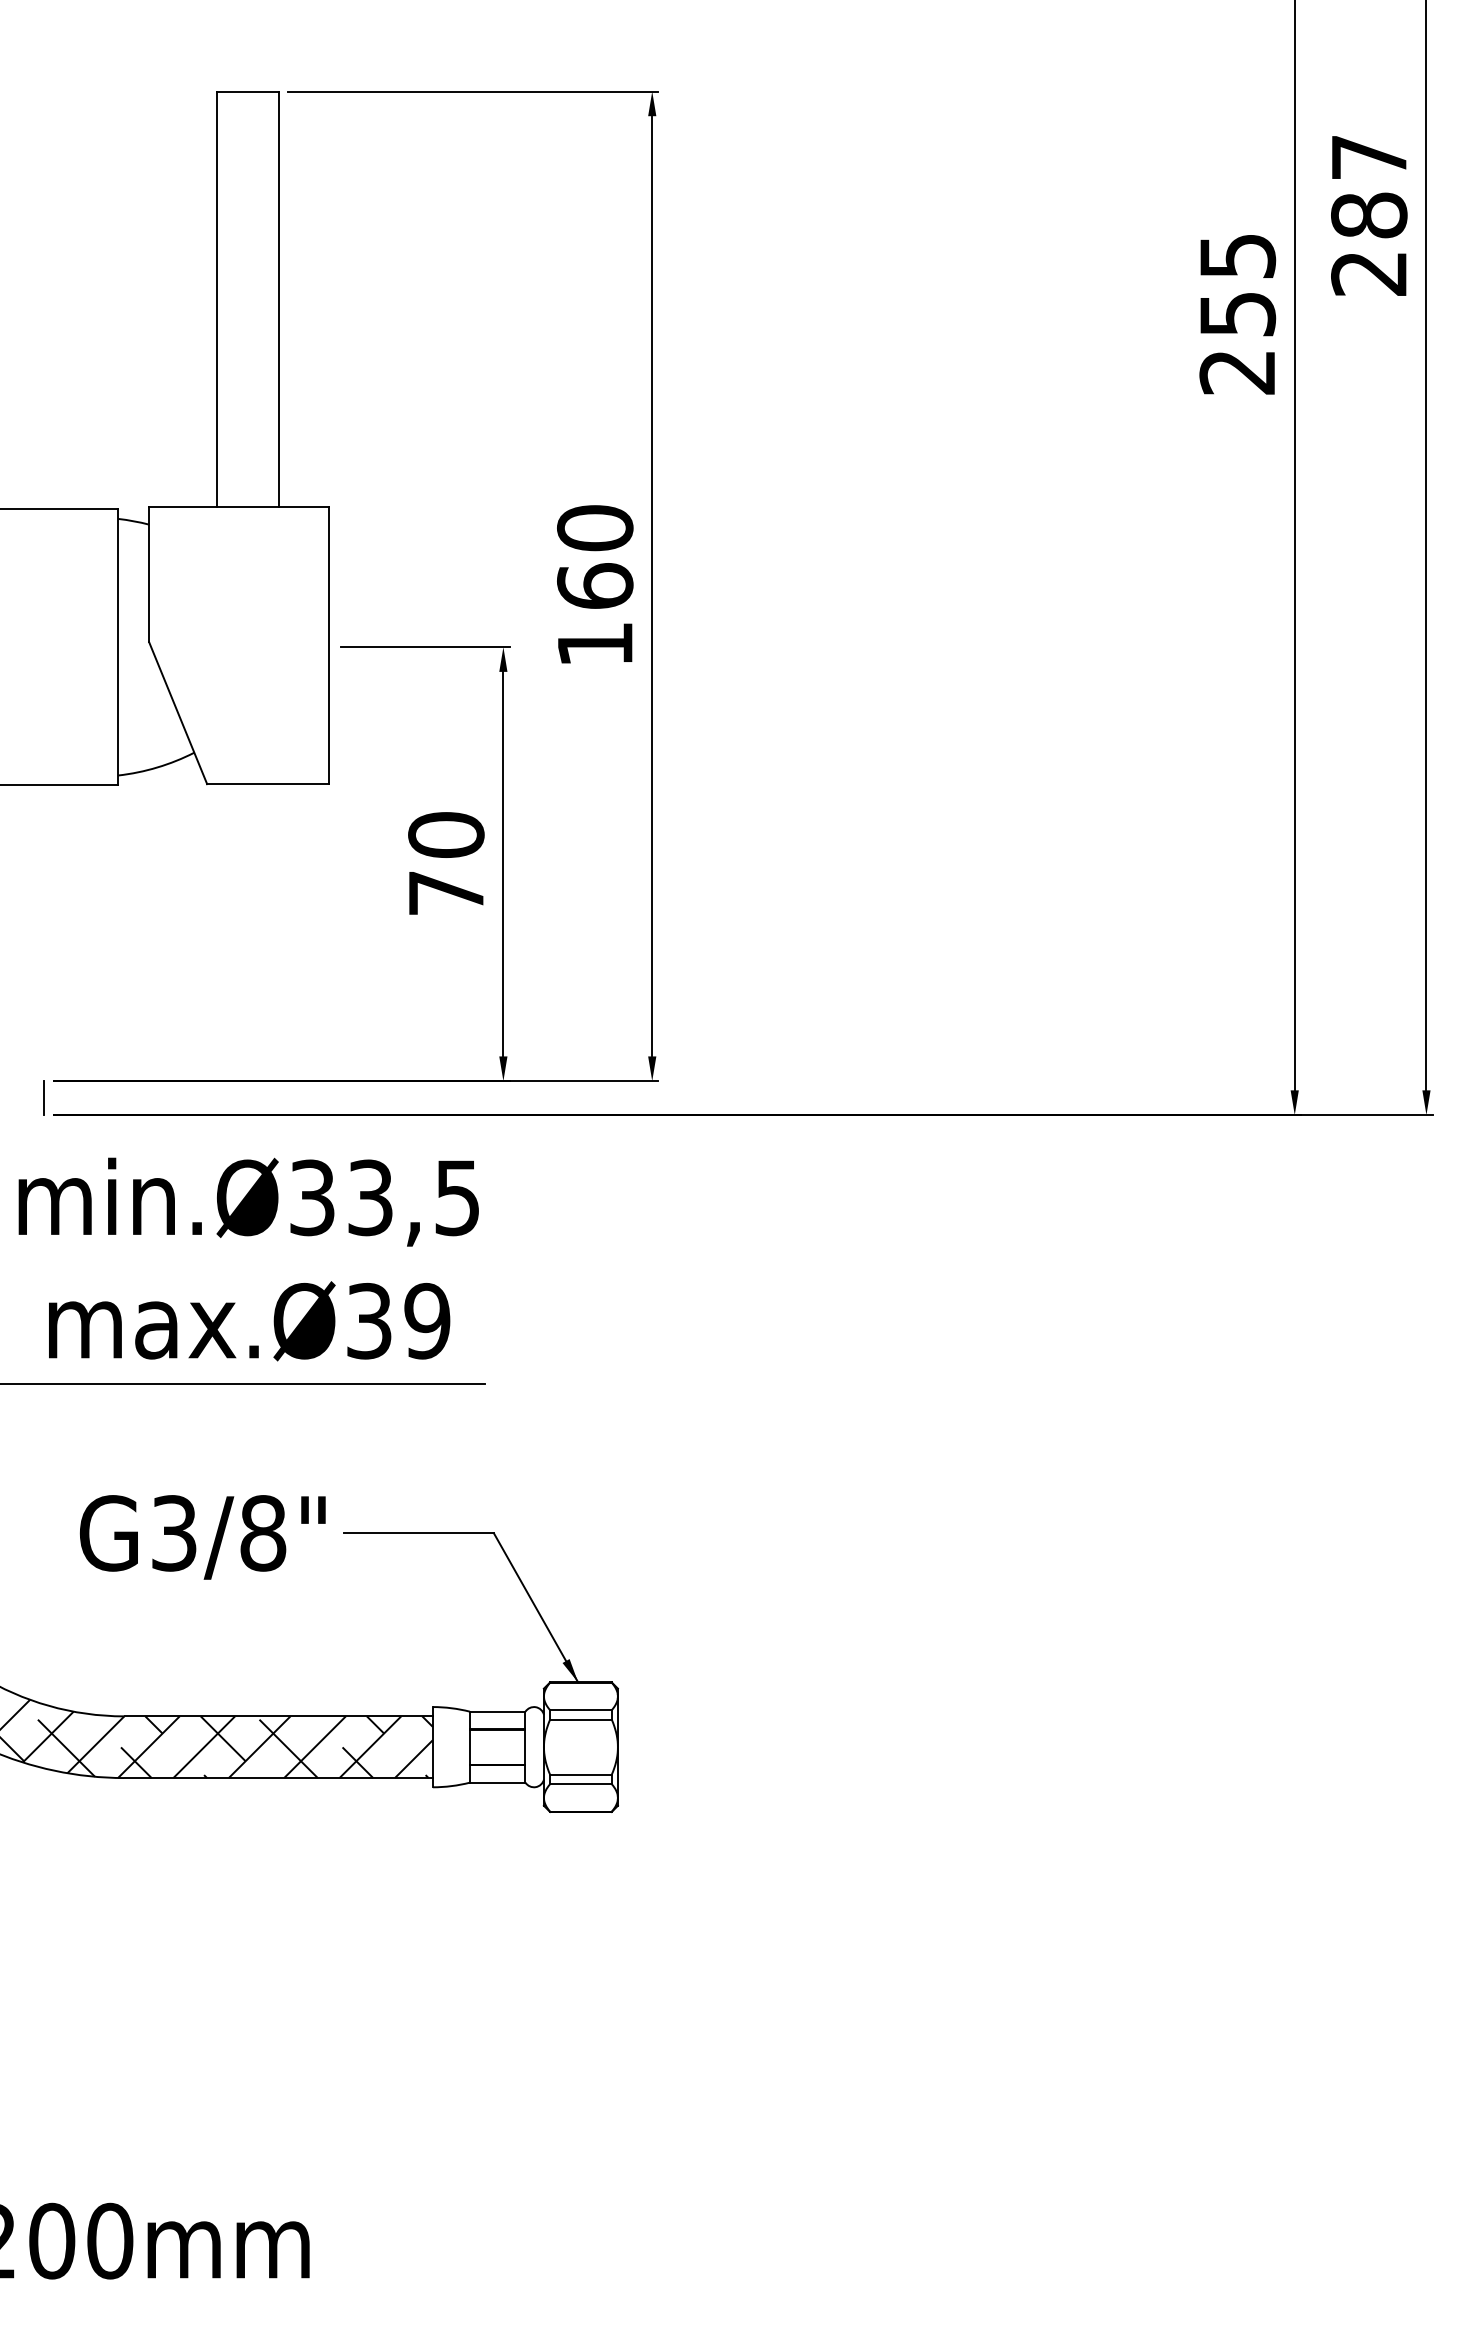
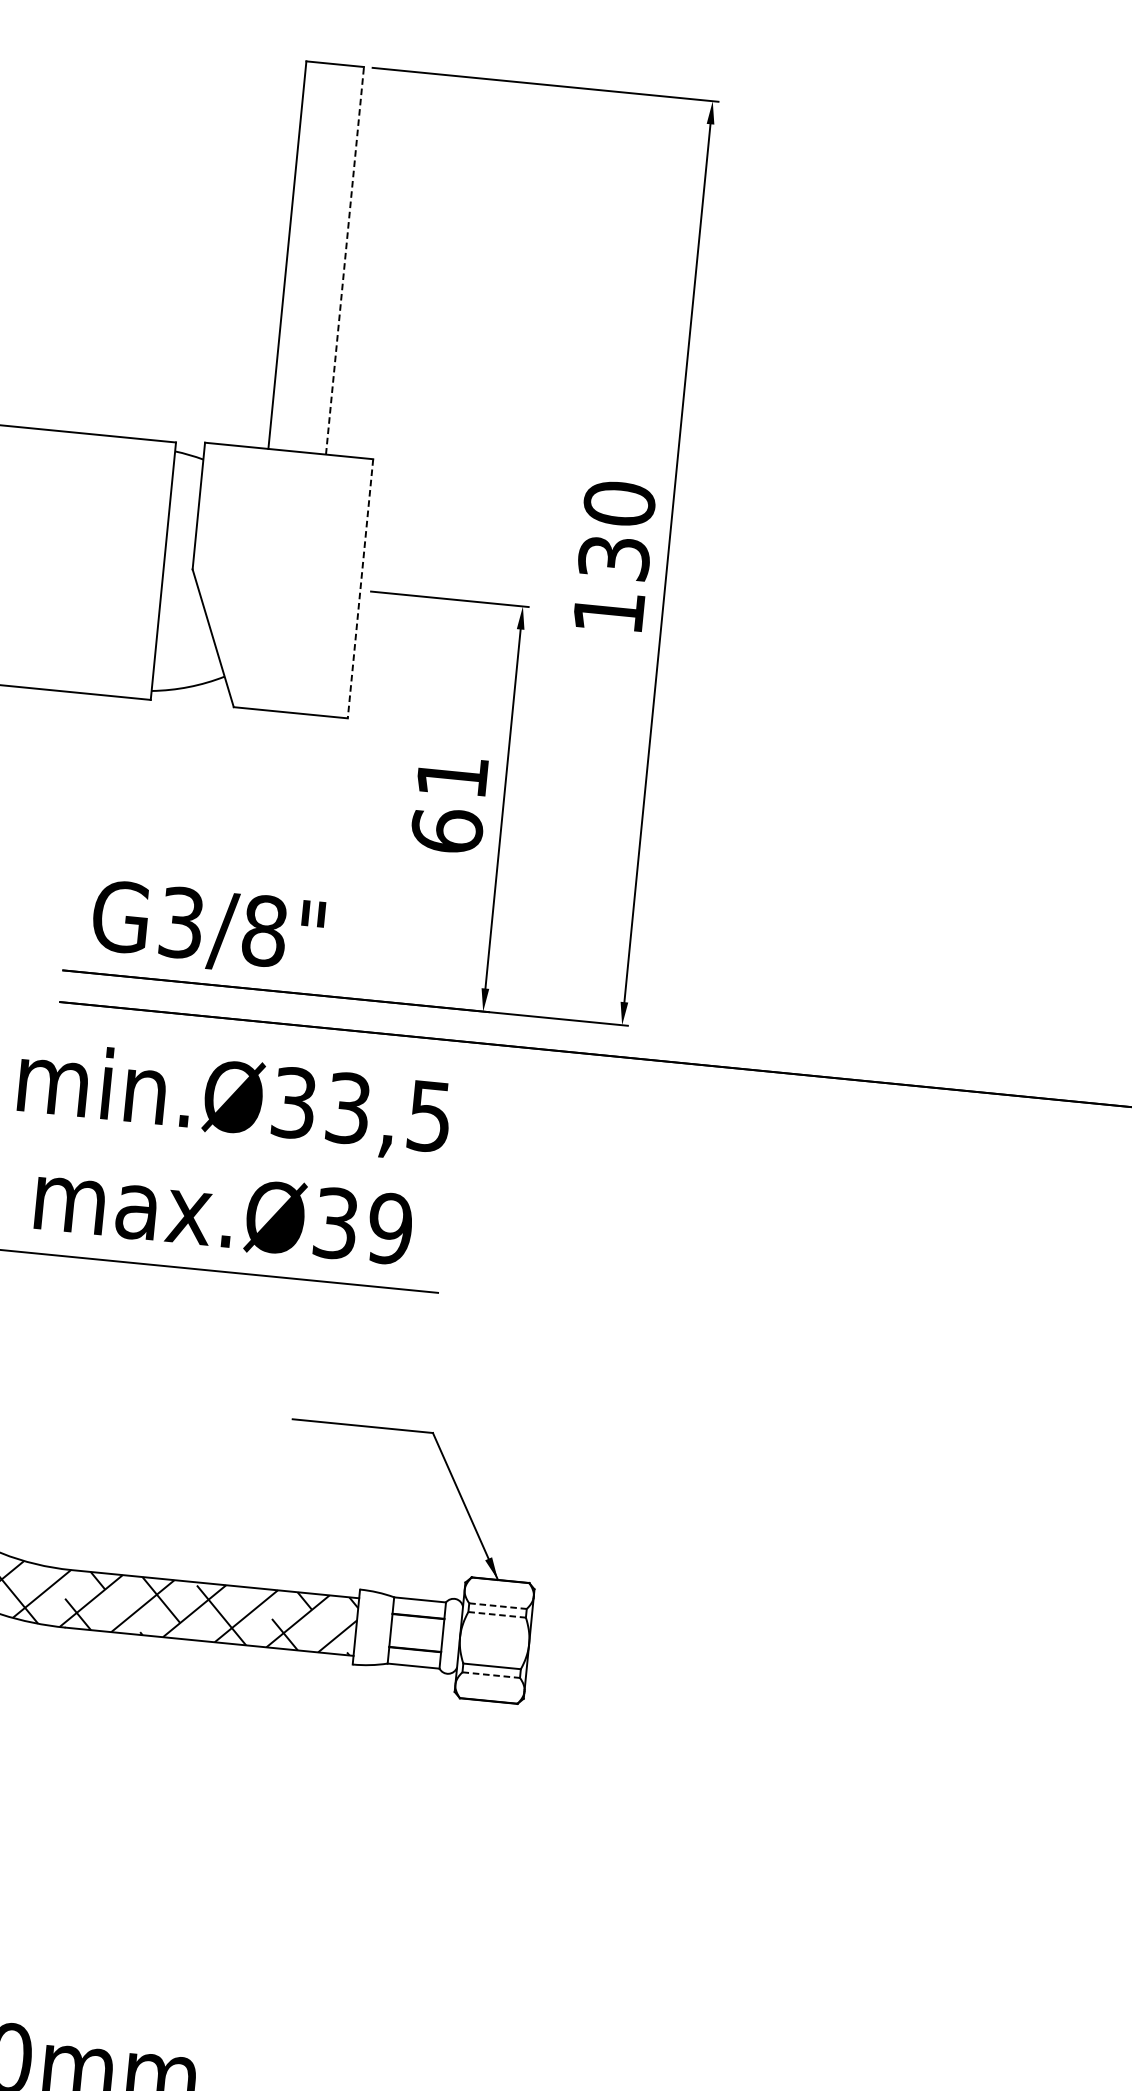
line: (278, 299) -> (344, 261), solid -> dashed
text: (595, 585) -> (614, 557), 160 -> 130
line: (329, 645) -> (360, 588), solid -> dashed
text: (446, 863) -> (449, 803), 70 -> 61
line: (44, 1098) -> (53, 985), removed
text: (202, 1537) -> (207, 929), moved
line: (580, 1710) -> (497, 1606), solid -> dashed
line: (580, 1719) -> (496, 1614), solid -> dashed
line: (580, 1784) -> (490, 1675), solid -> dashed

